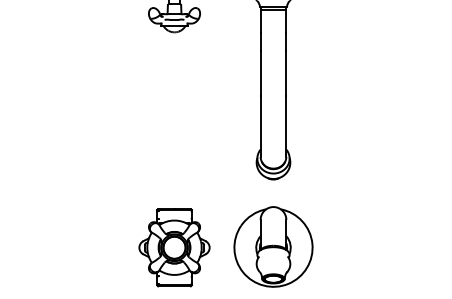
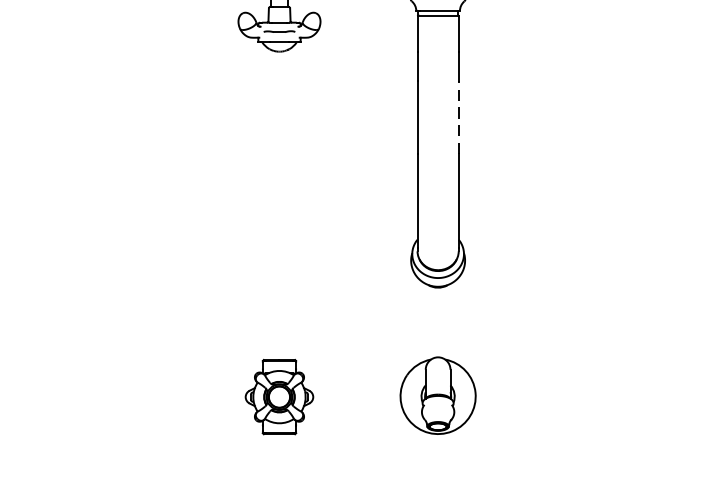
line: (286, 73) -> (458, 117), solid -> dashed
part: (273, 246) -> (438, 394), size x0.6
part: (174, 247) -> (279, 396), size x0.6

